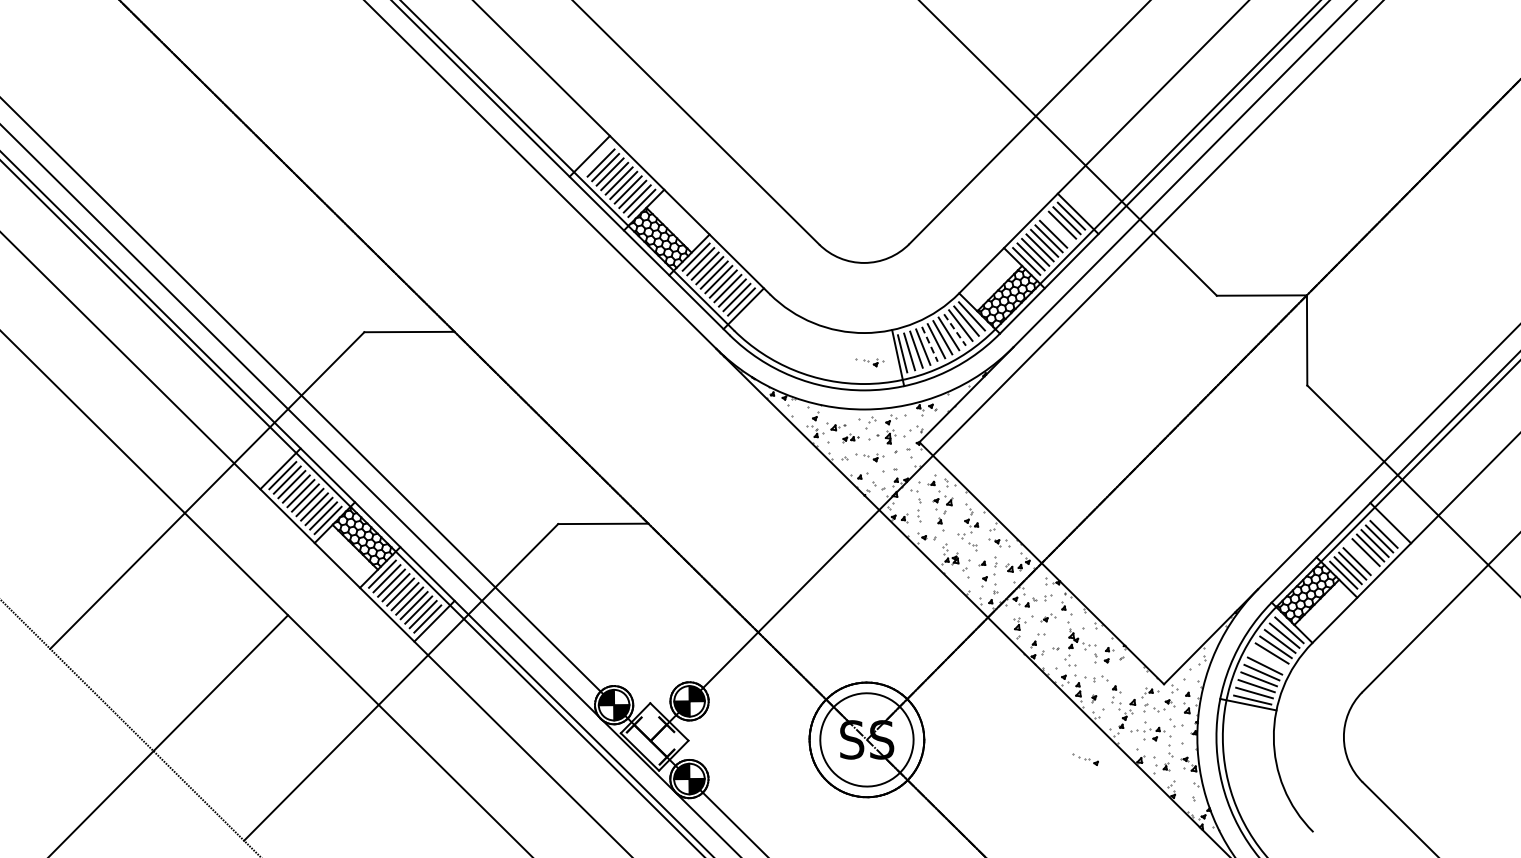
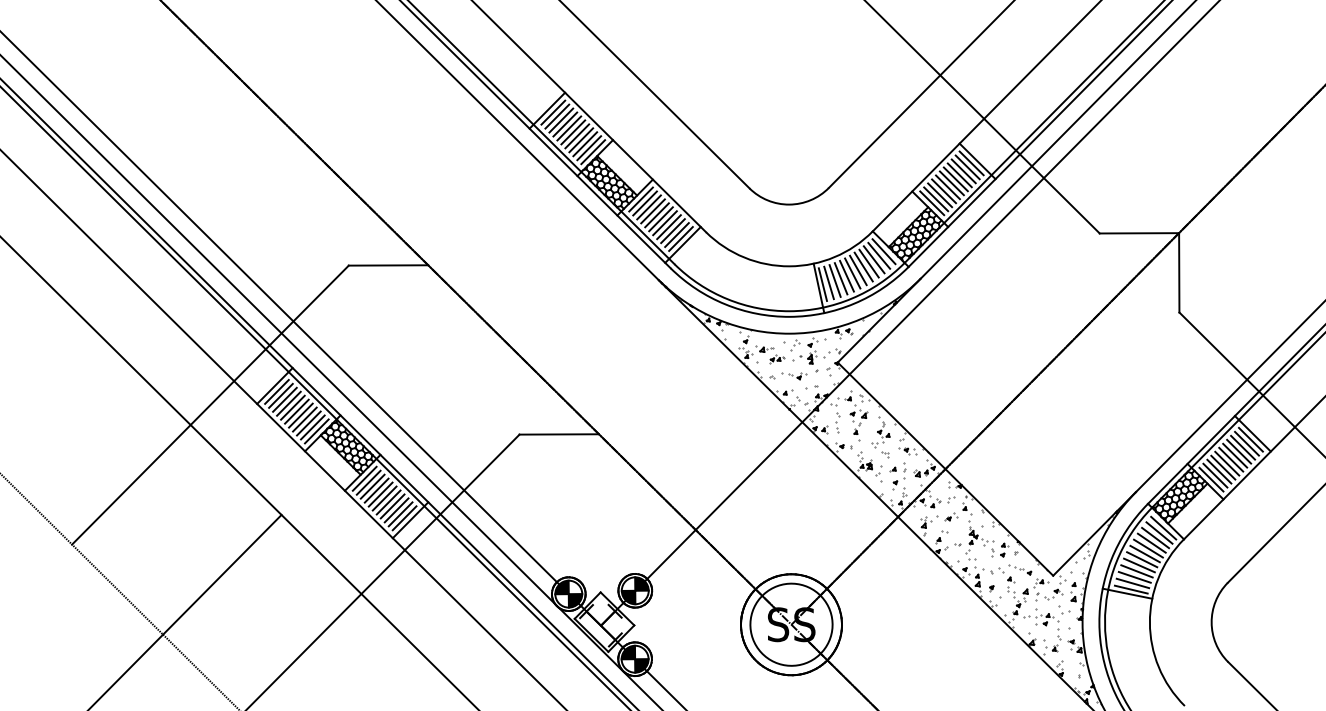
line: (596, 158) -> (553, 112), added
line: (1057, 229) -> (959, 175), added
line: (955, 330) -> (869, 264), dashed -> solid
line: (930, 344) -> (847, 276), dashed -> solid
part: (869, 362) -> (793, 292), removed
line: (1388, 529) -> (1250, 439), added
line: (1361, 556) -> (1227, 463), added
line: (1268, 659) -> (1145, 553), added
part: (1085, 759) -> (1020, 569), moved

